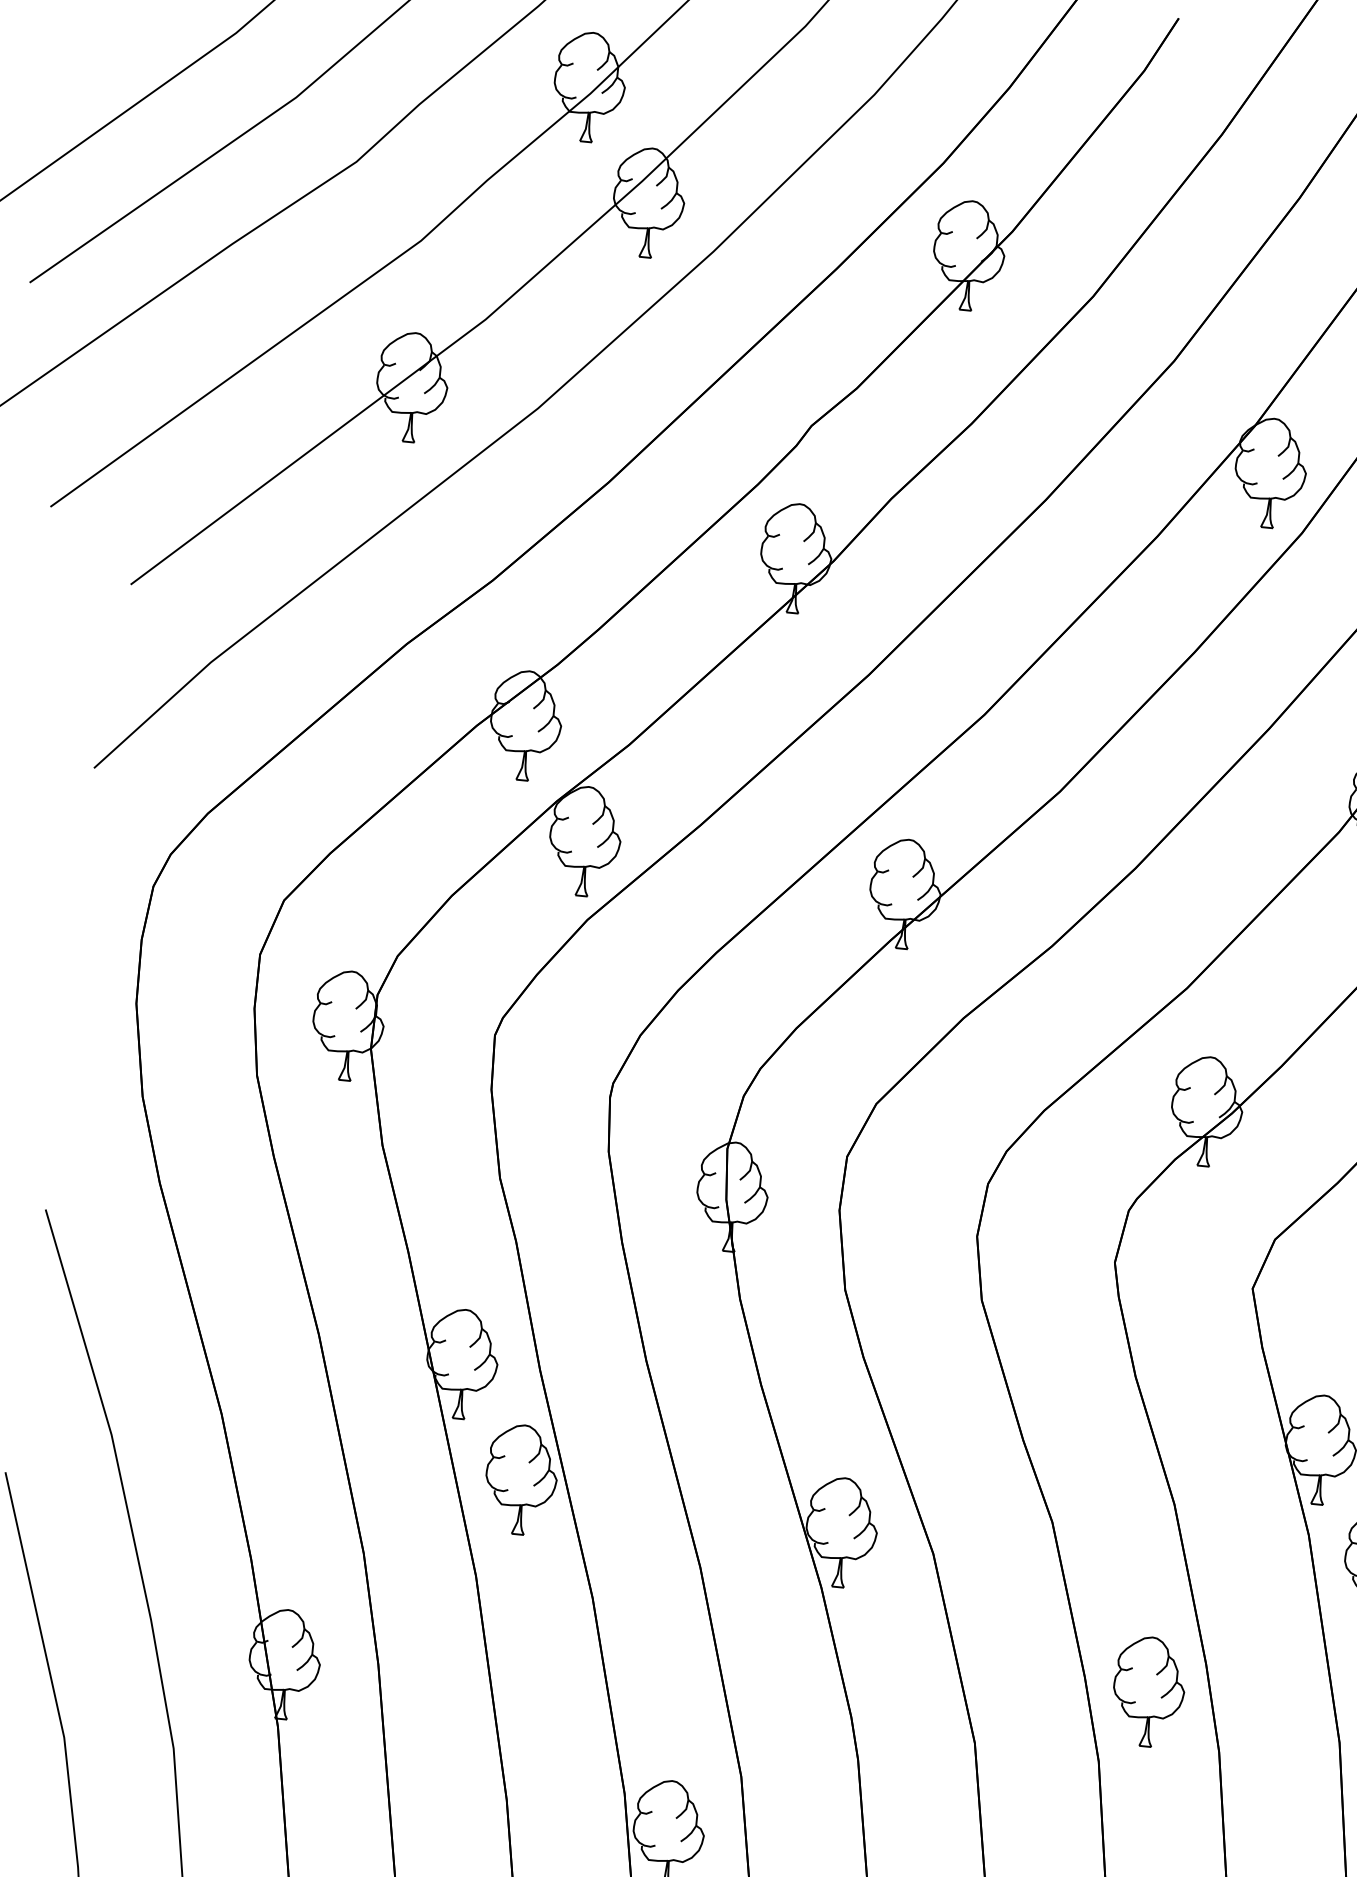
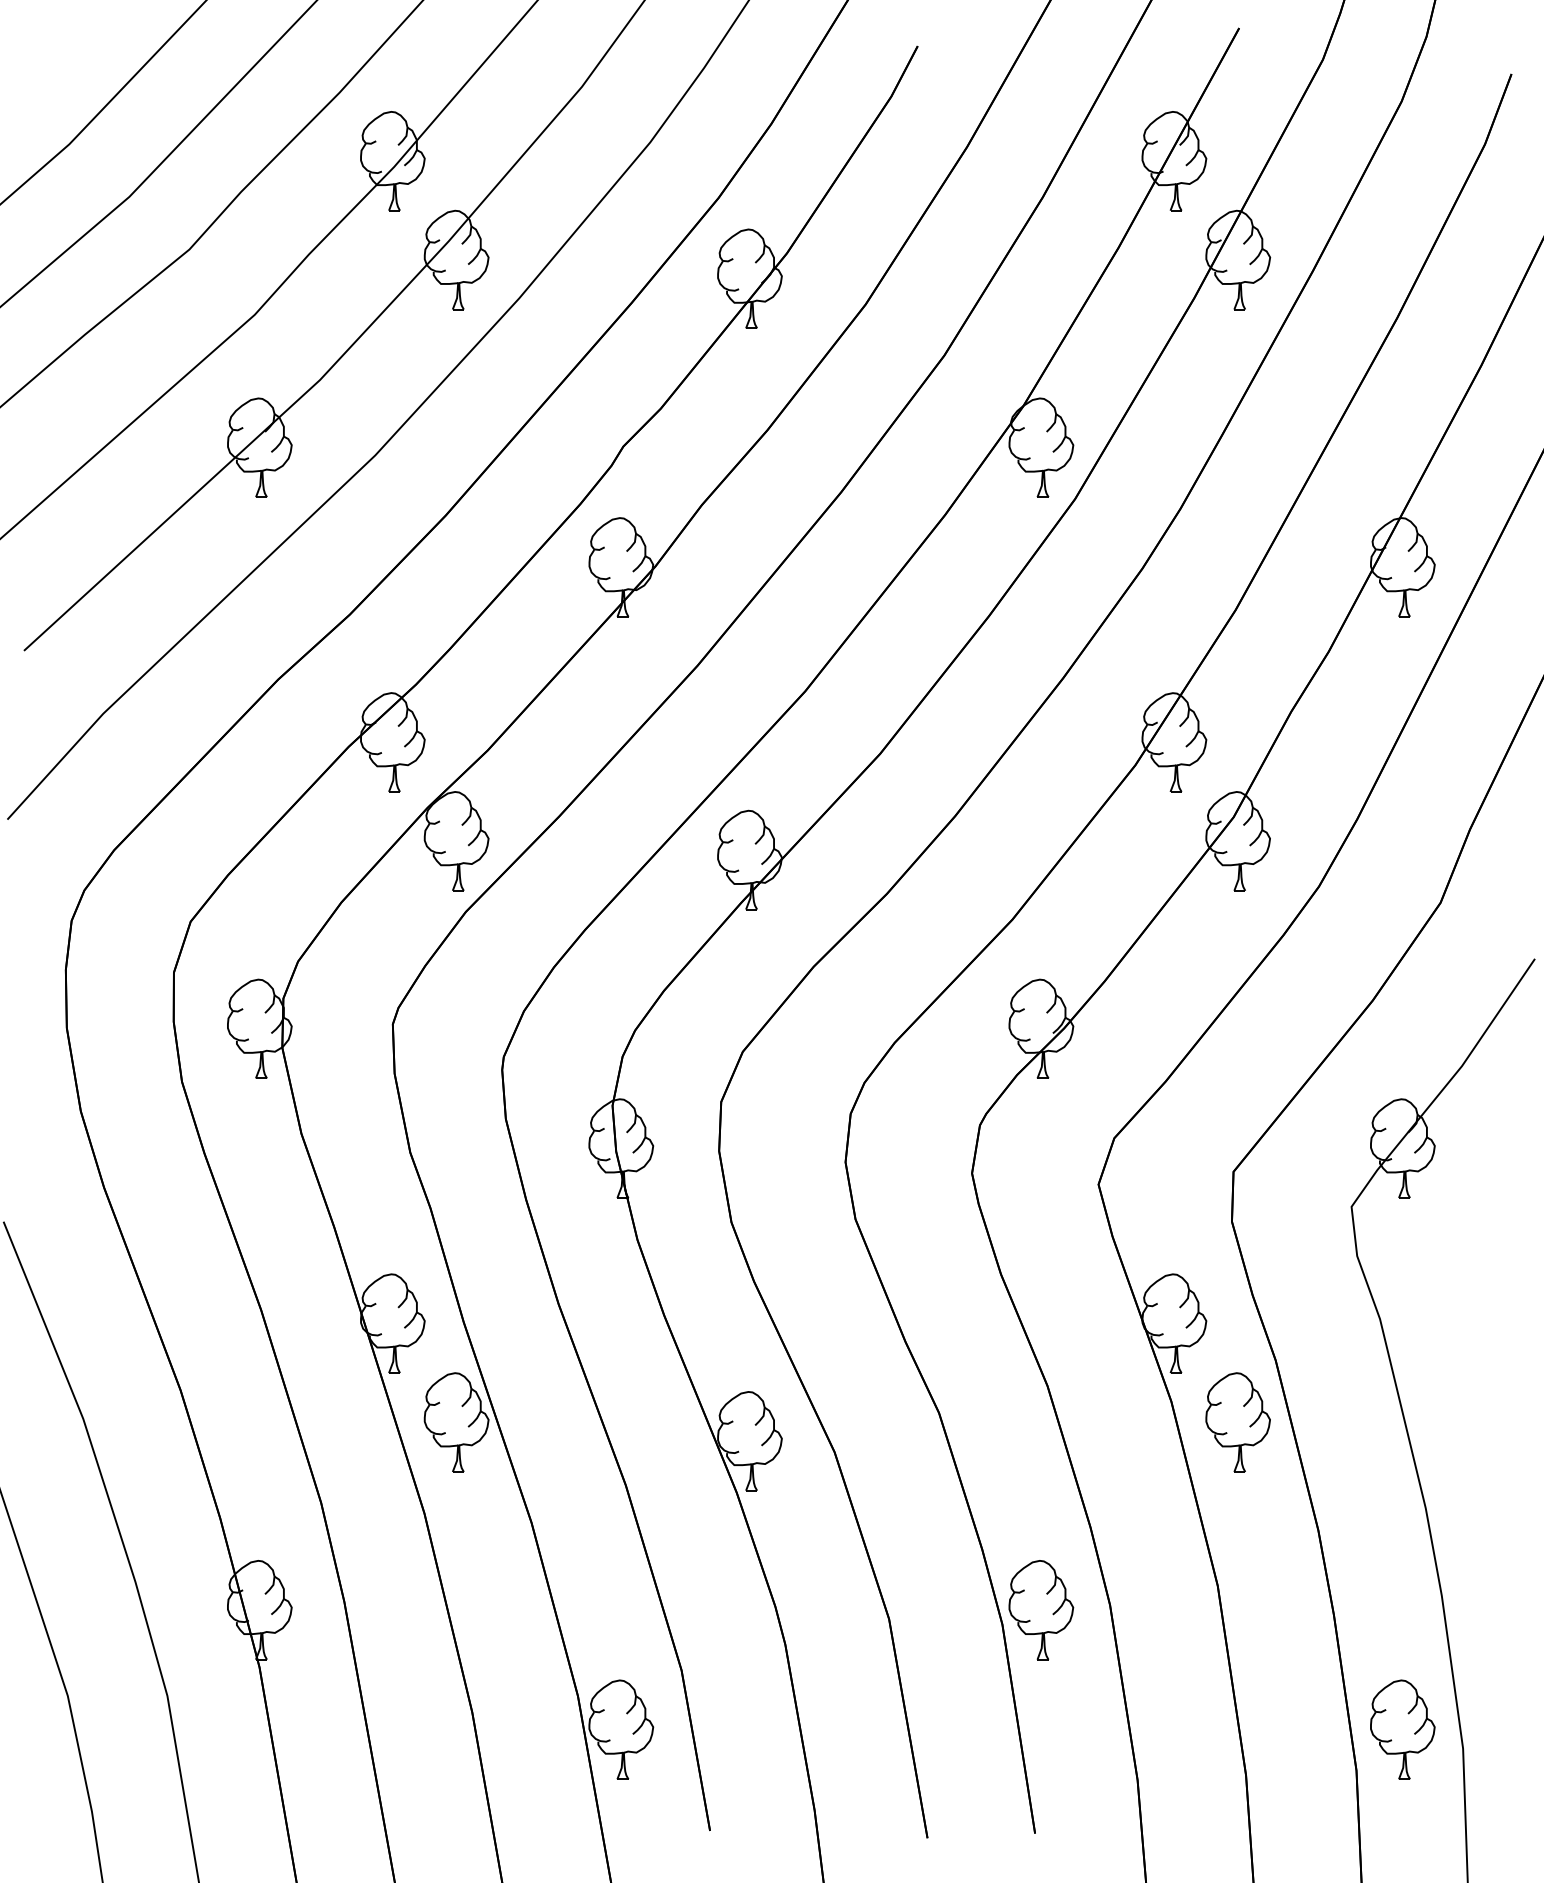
part: (1149, 1692) -> (1041, 1610), moved

